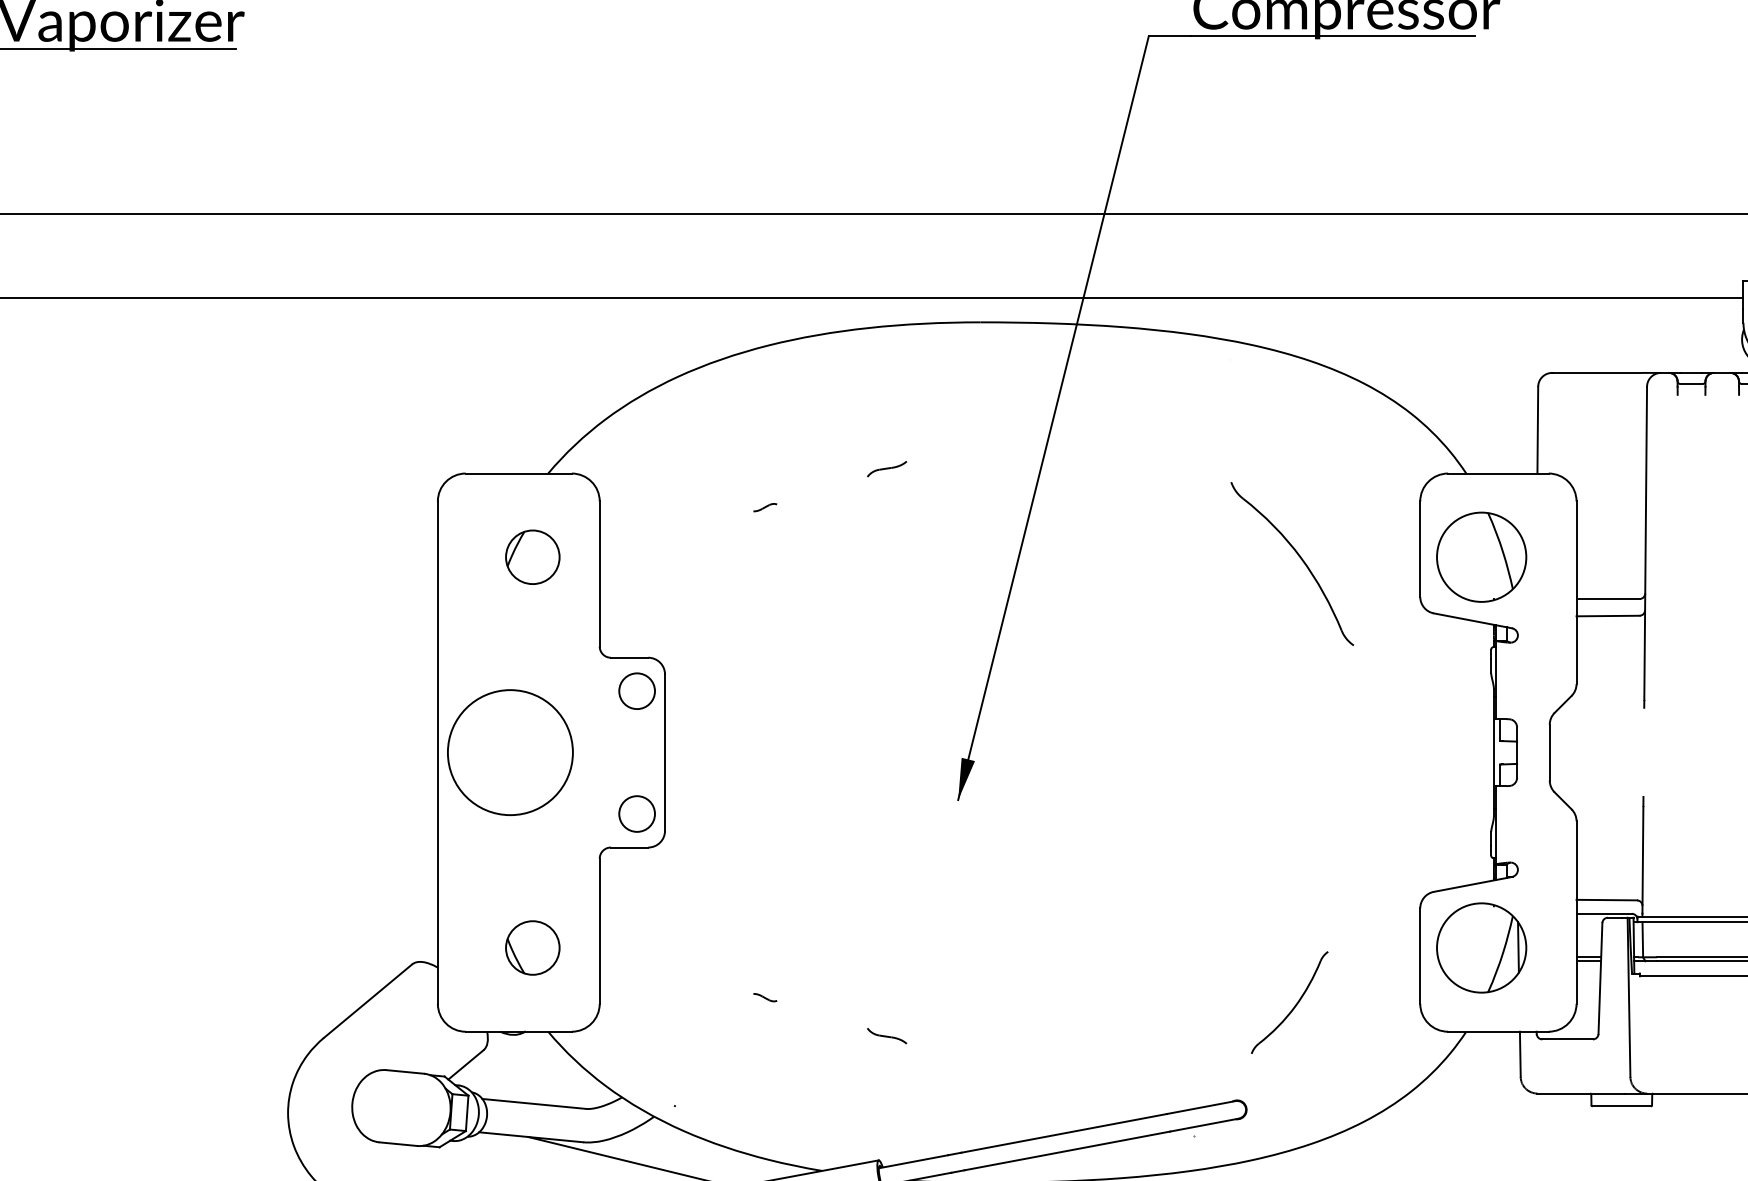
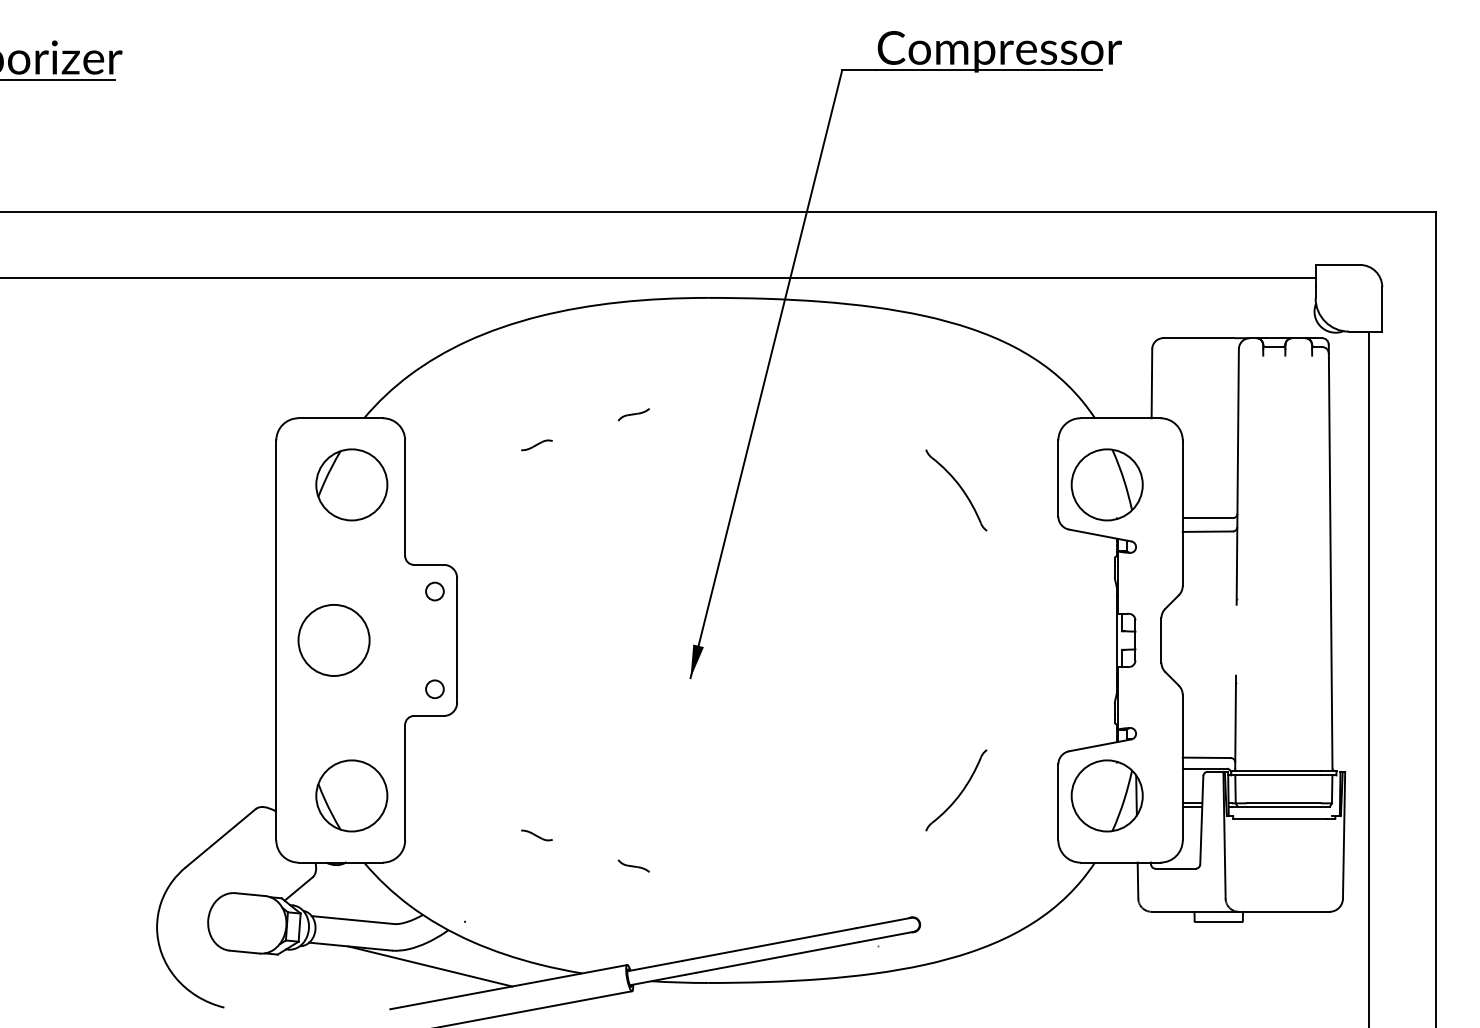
part: (764, 507) -> (536, 445), size x1.67
part: (532, 556) -> (351, 484), size x1.67
part: (1292, 564) -> (956, 490), size x0.62
circle: (636, 691) -> (434, 591), size x0.62
circle: (509, 751) -> (333, 639), size x0.71
circle: (636, 814) -> (434, 689), size x0.62
part: (532, 947) -> (351, 795), size x1.67
part: (764, 997) -> (536, 835), size x1.67
part: (1289, 1002) -> (956, 790), moved

